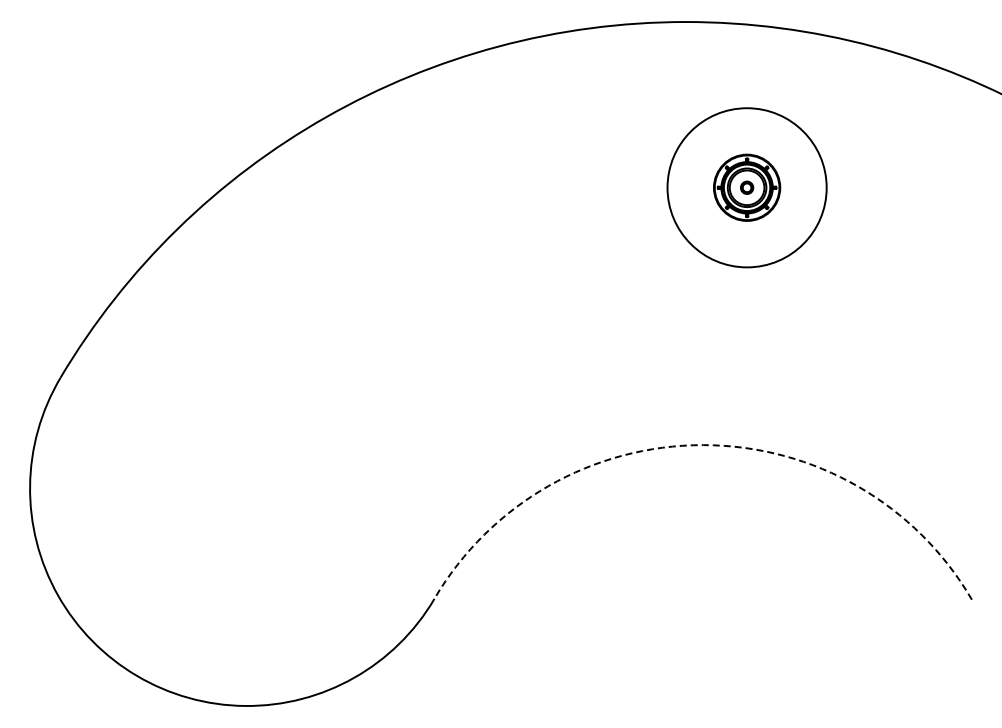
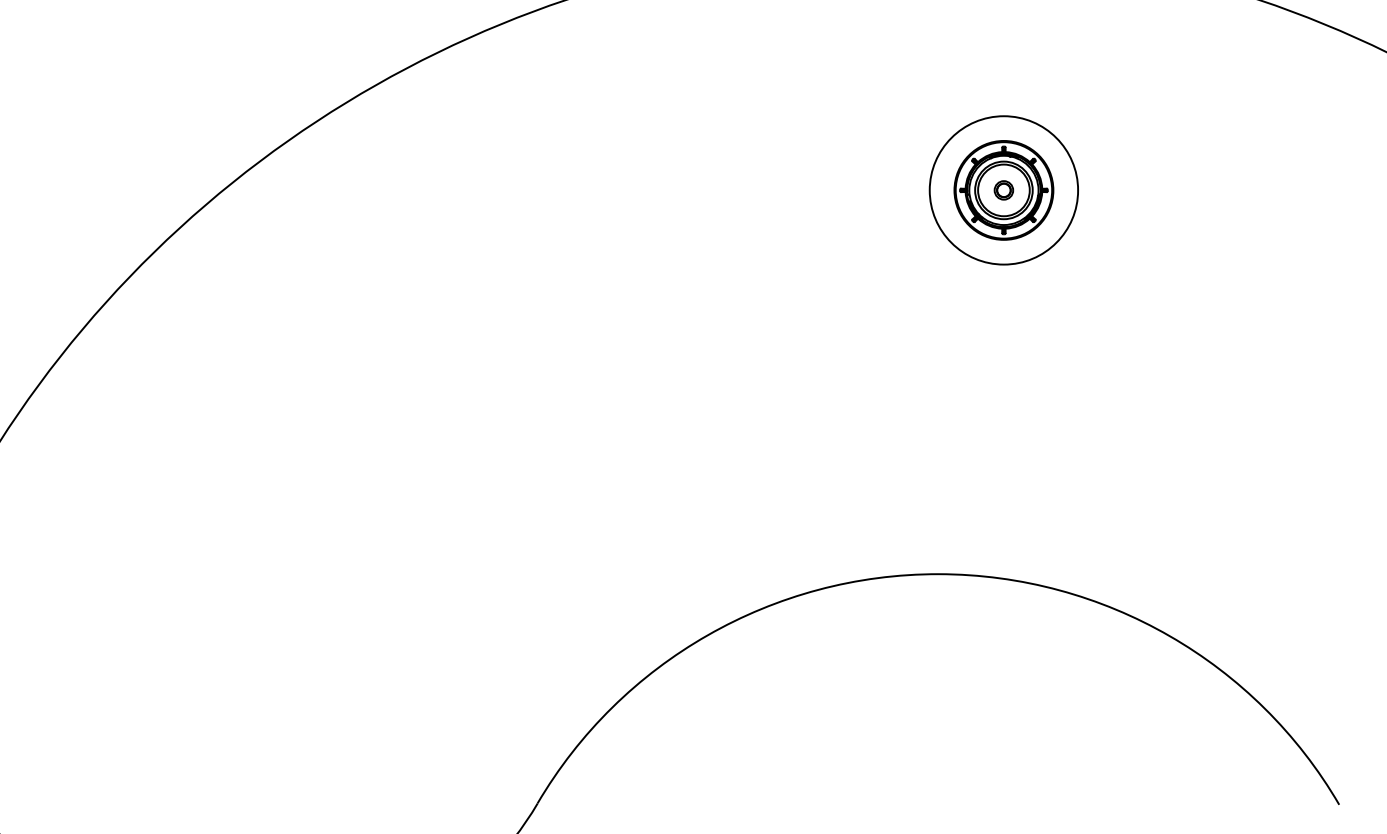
circle: (746, 187) -> (1003, 189), size x0.62
arc: (703, 445) -> (938, 574), dashed -> solid

